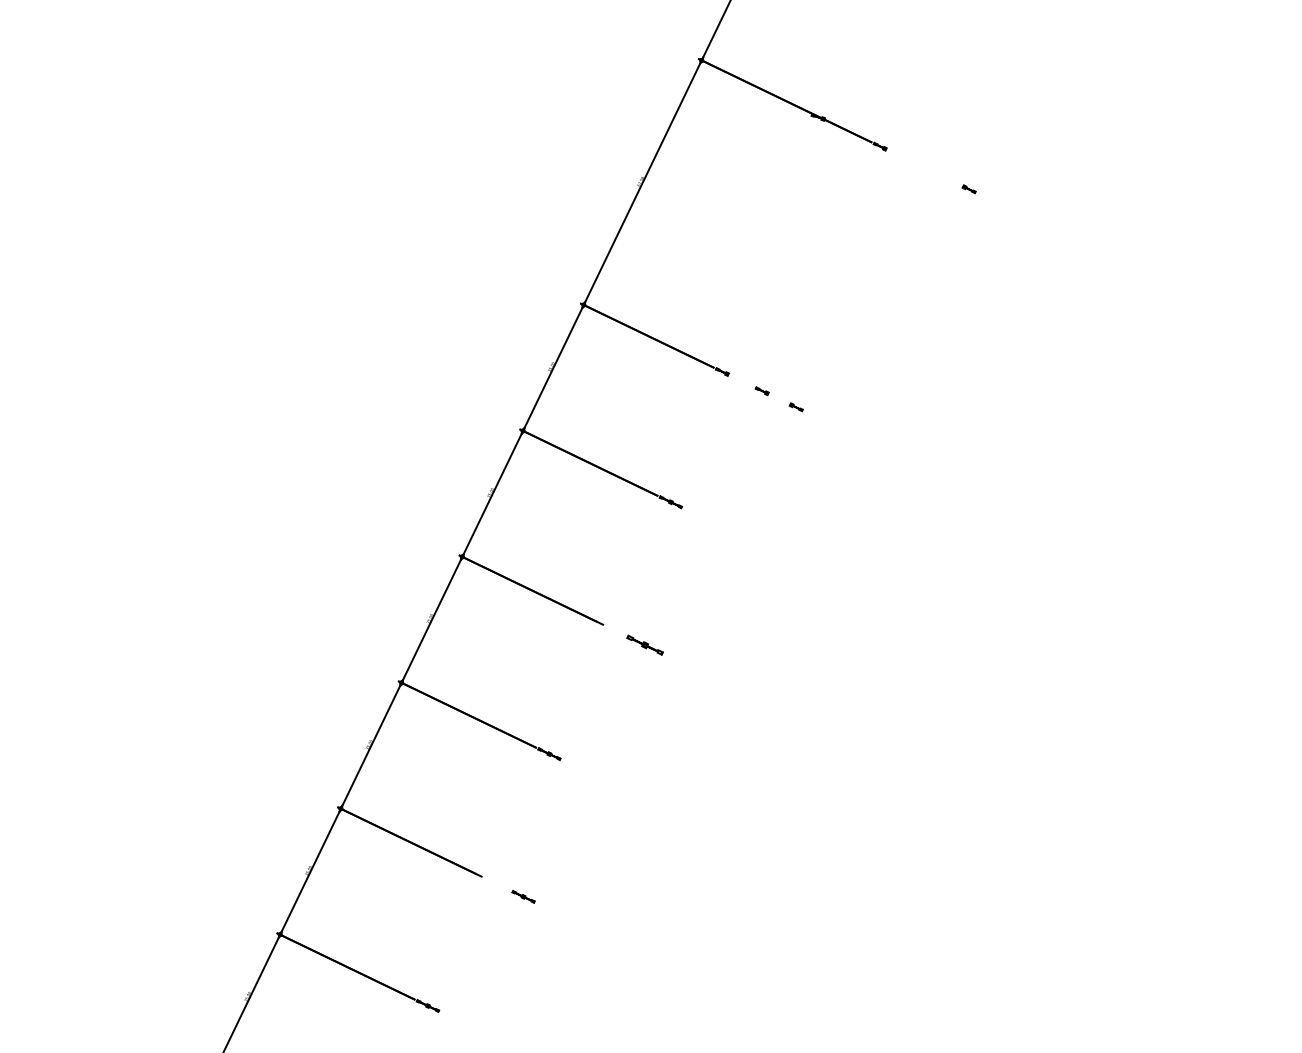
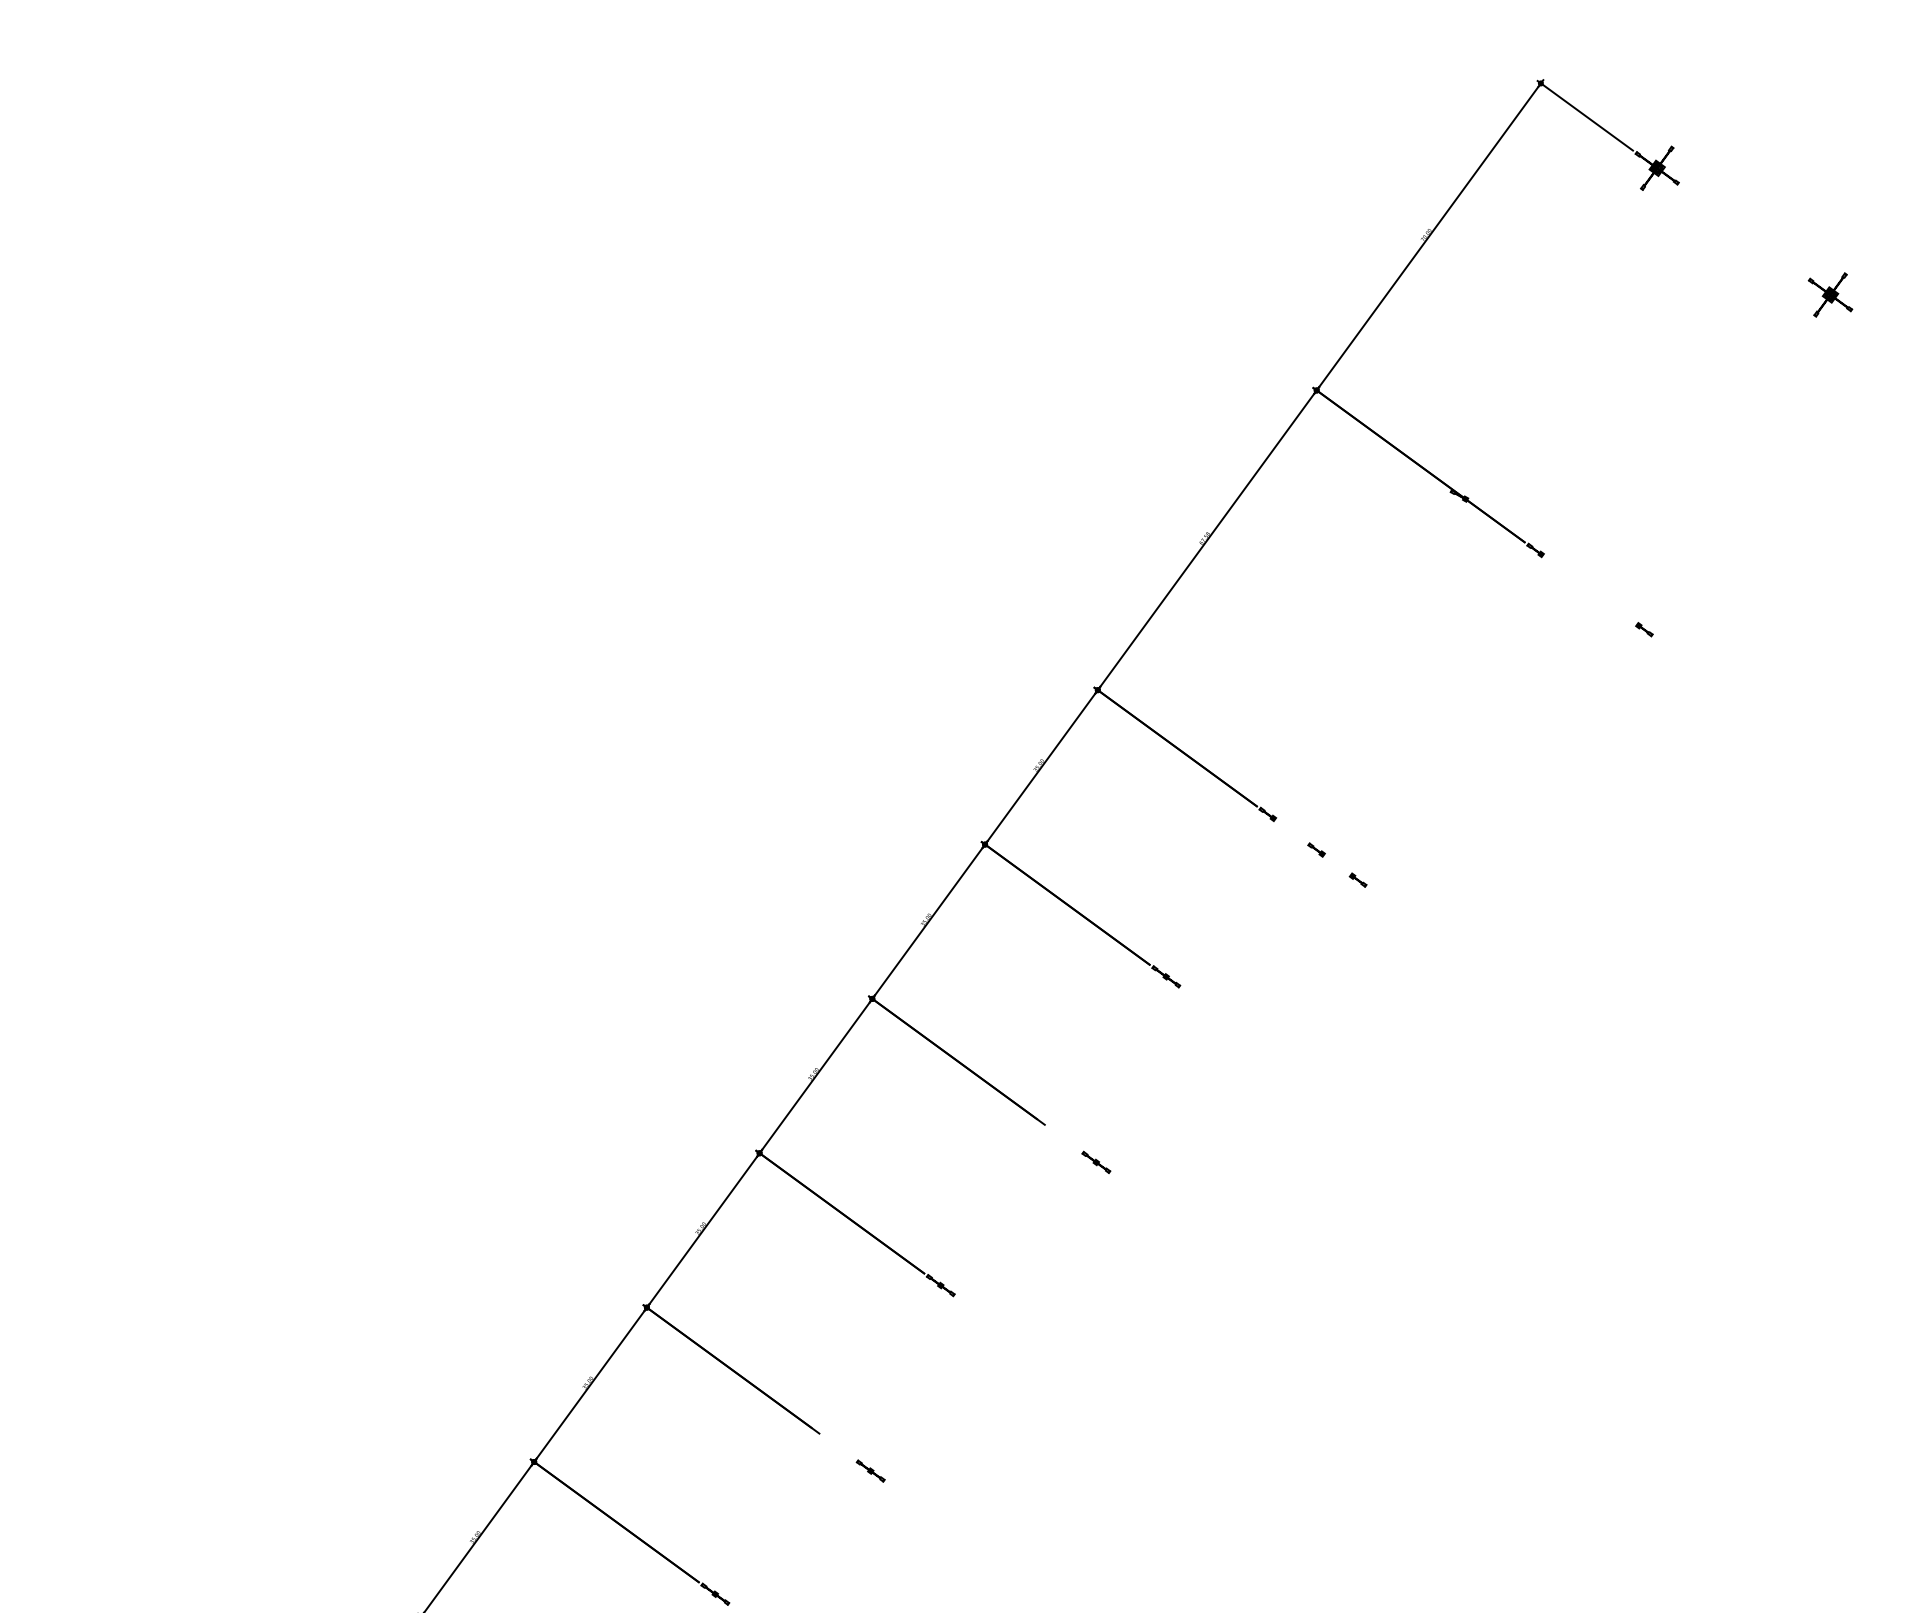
part: (645, 644) -> (1096, 1161), size x0.62

